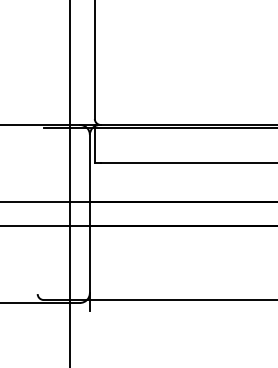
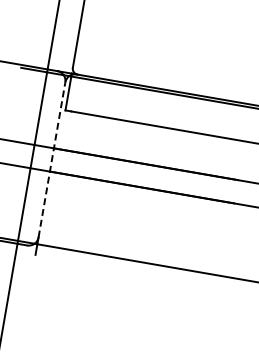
line: (89, 213) -> (51, 159), solid -> dashed

